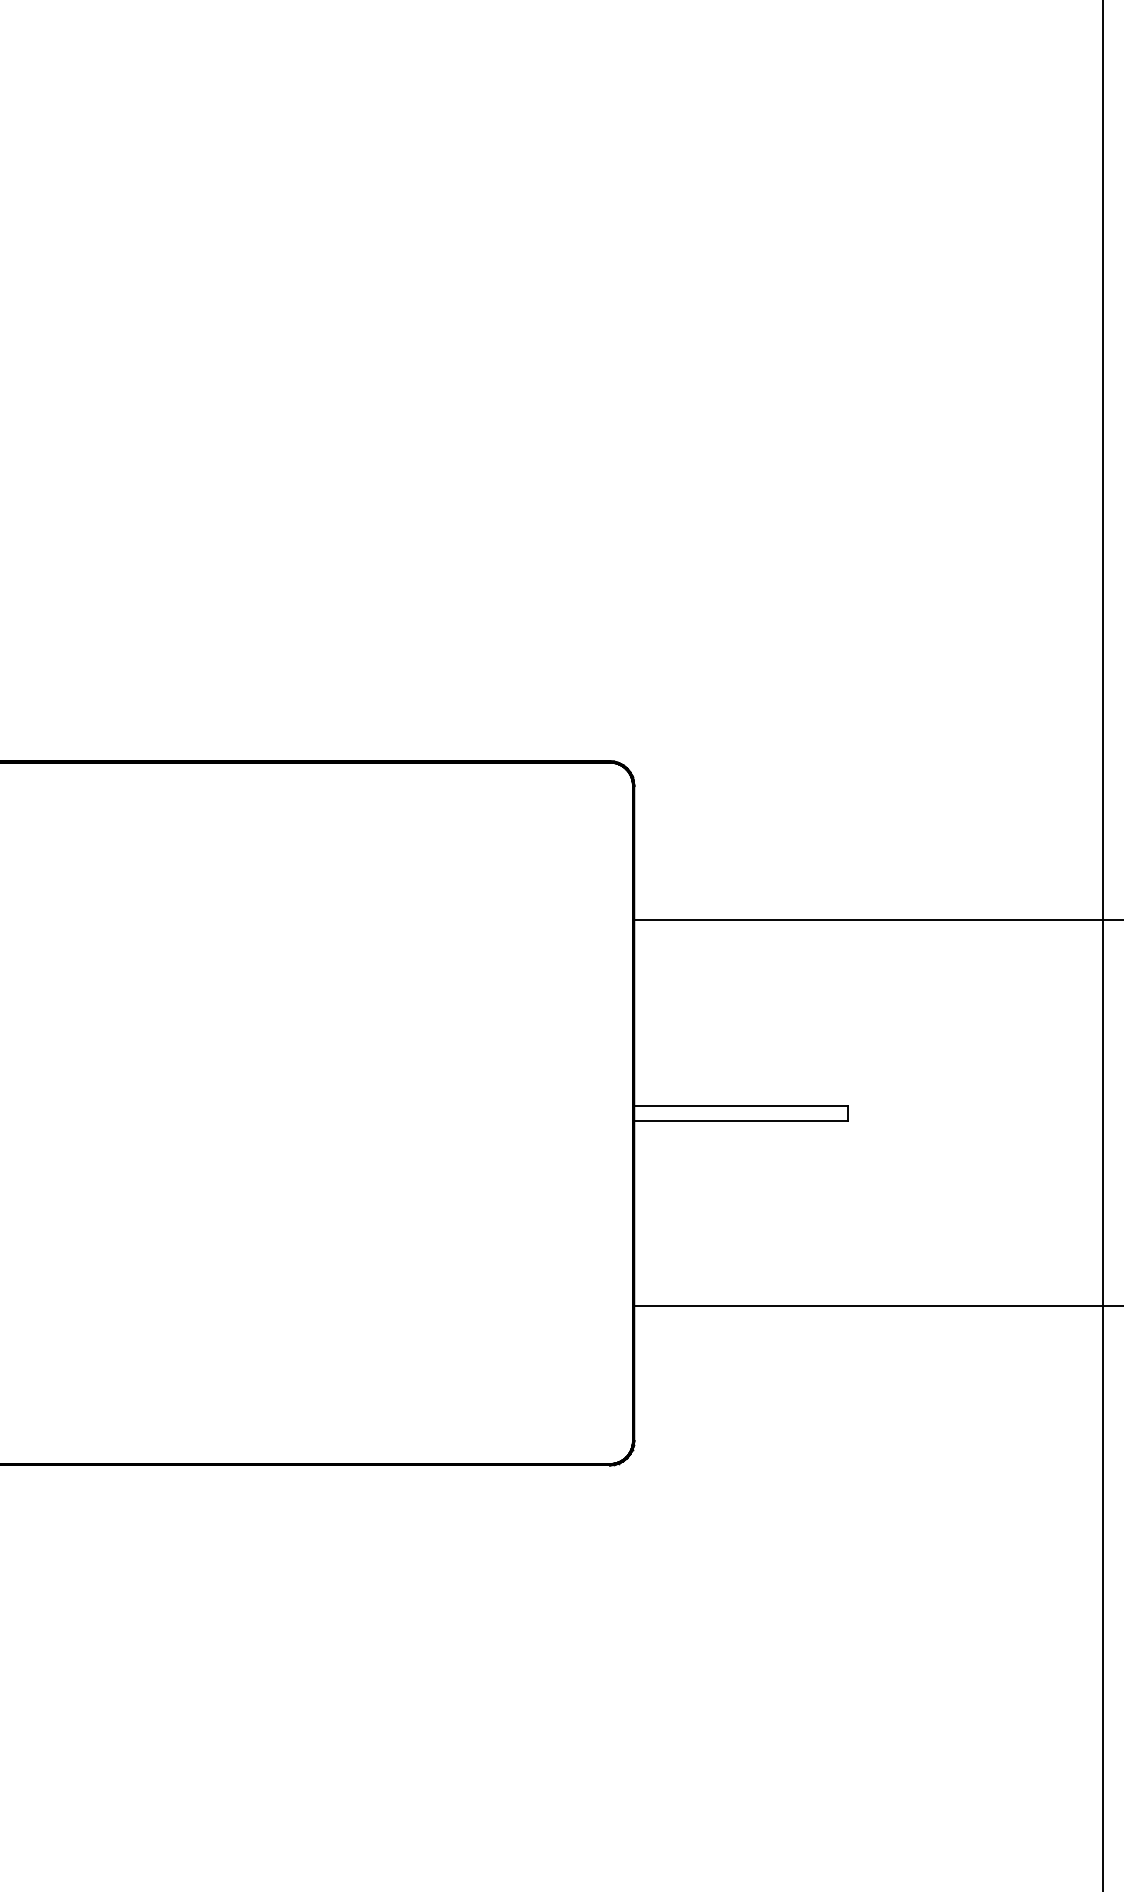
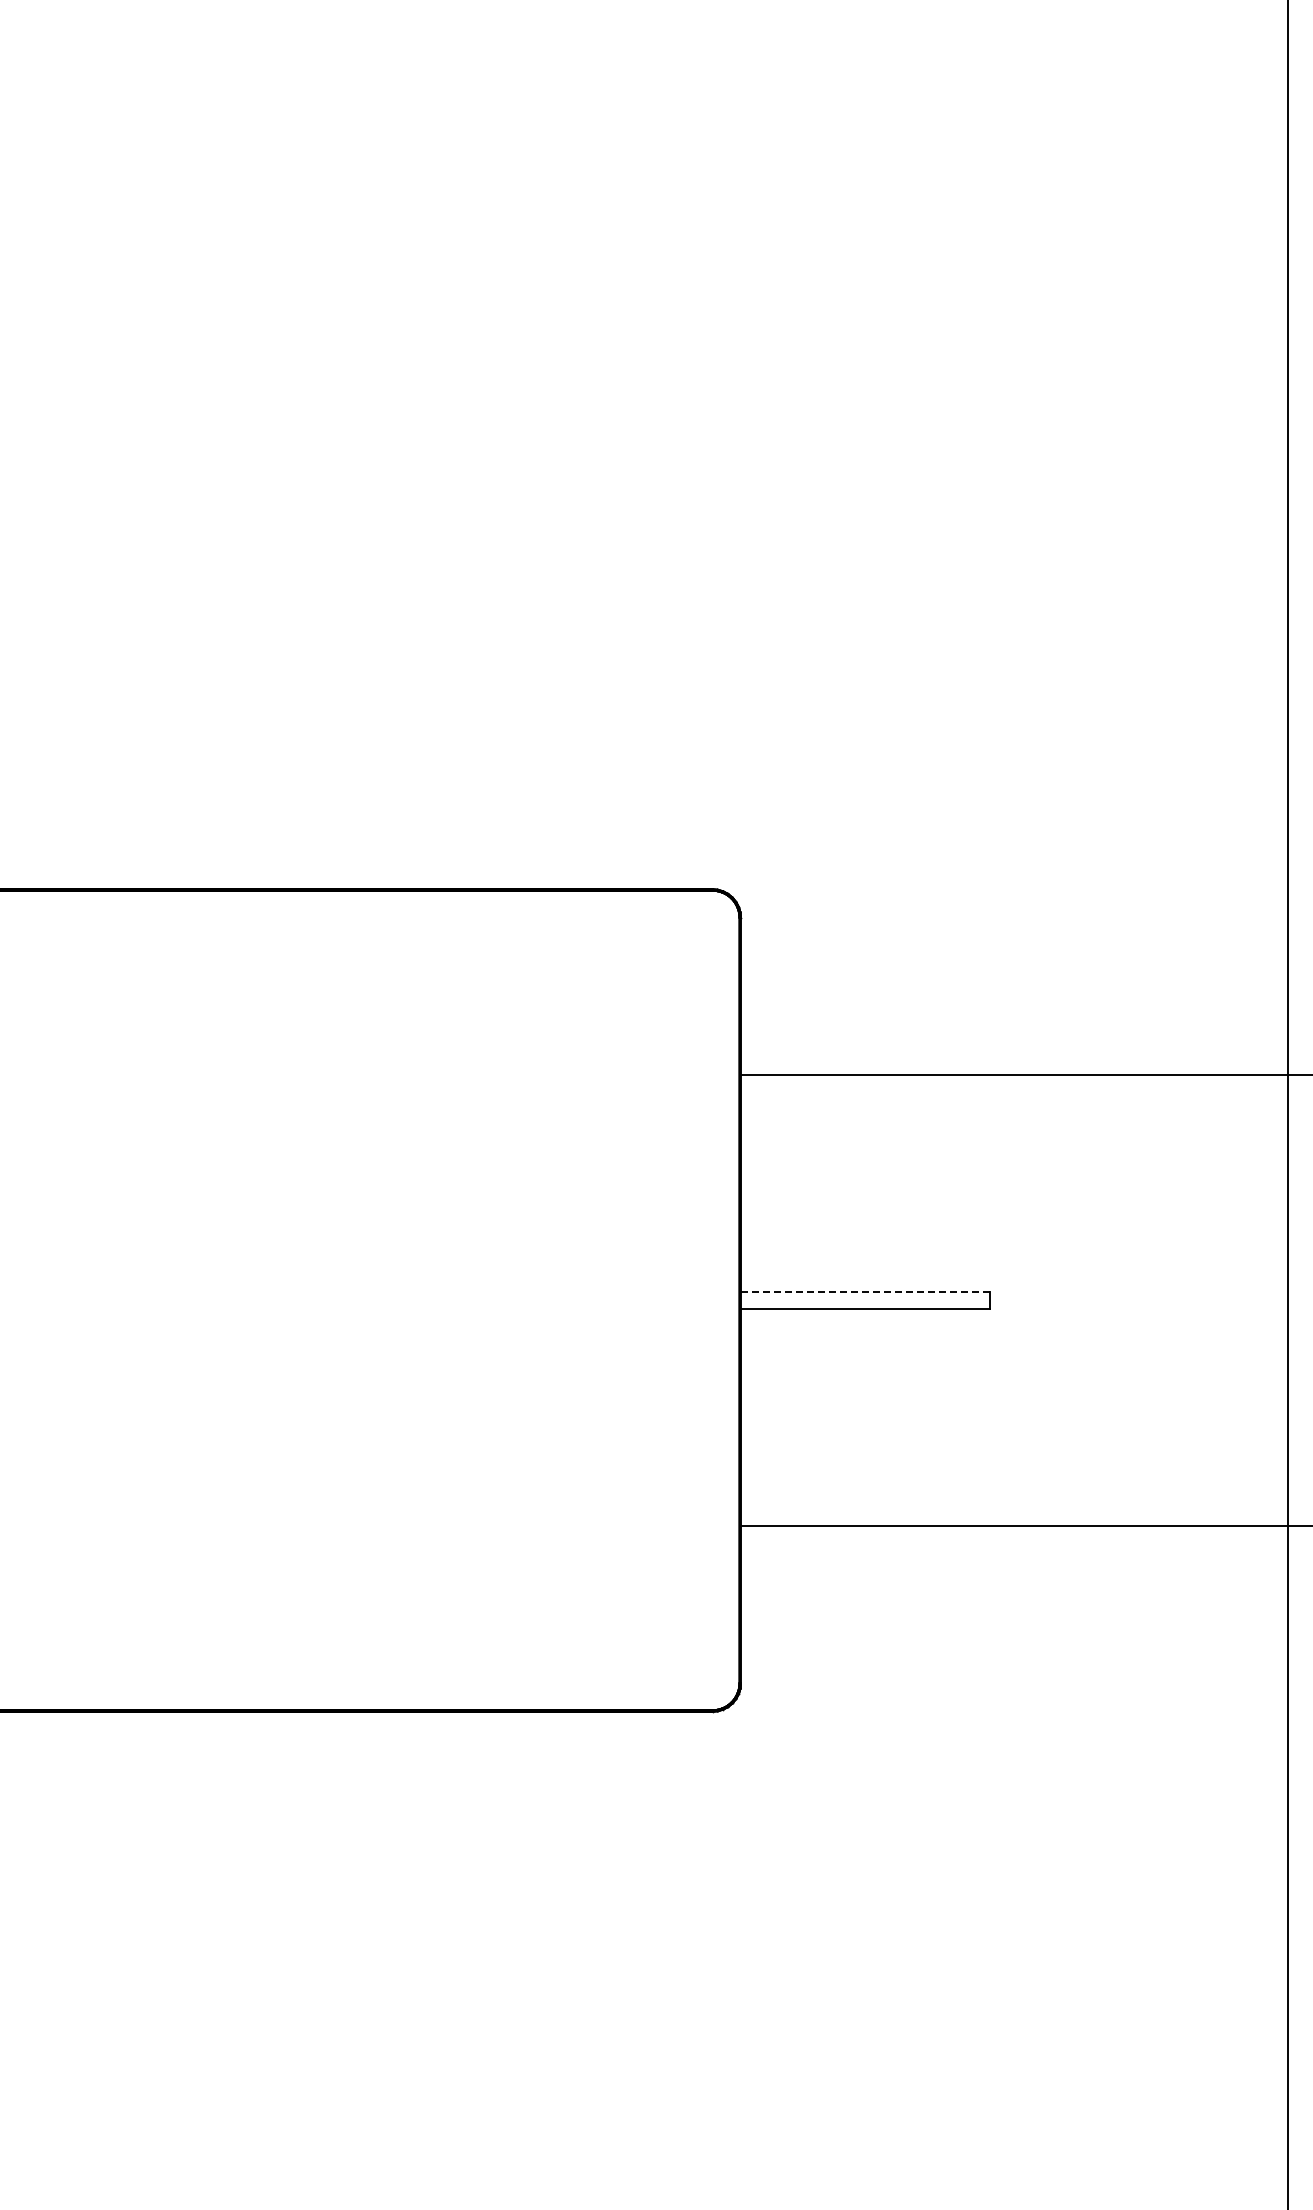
line: (740, 1105) -> (865, 1291), solid -> dashed

